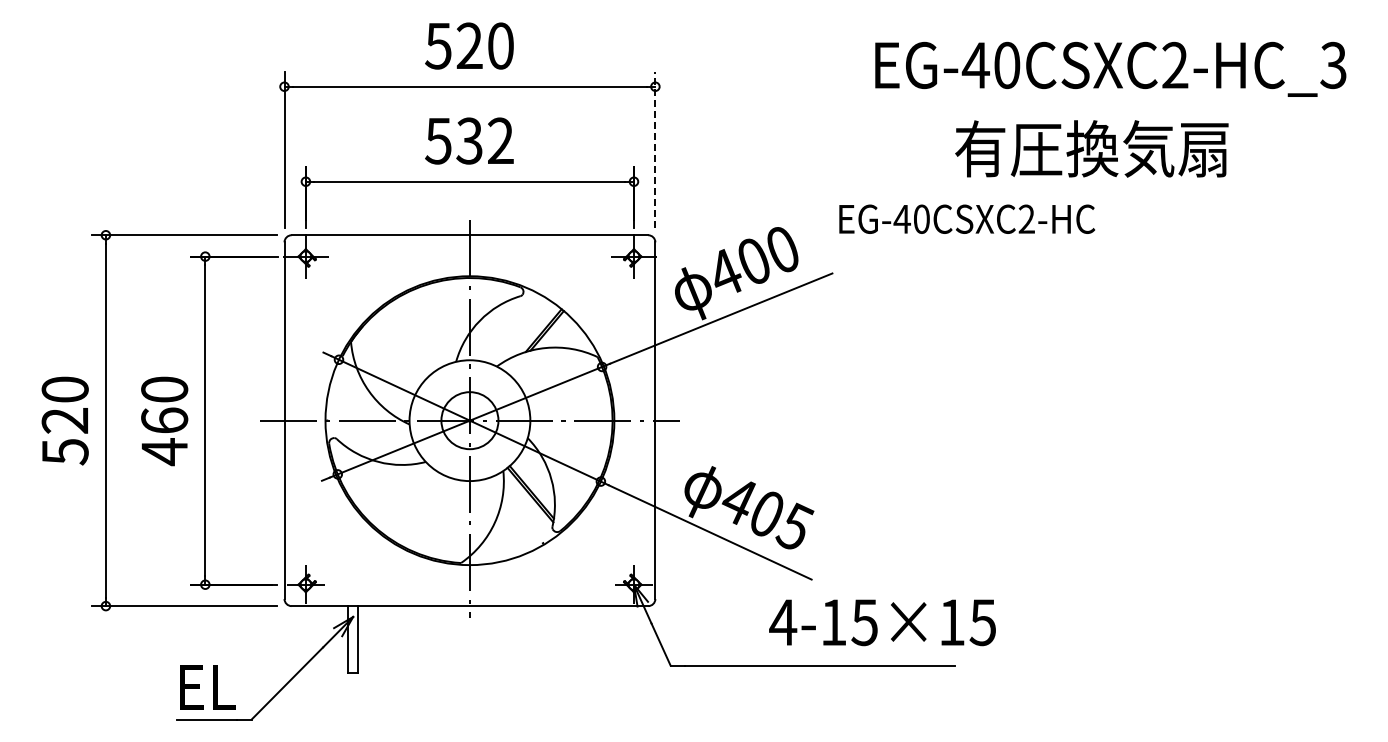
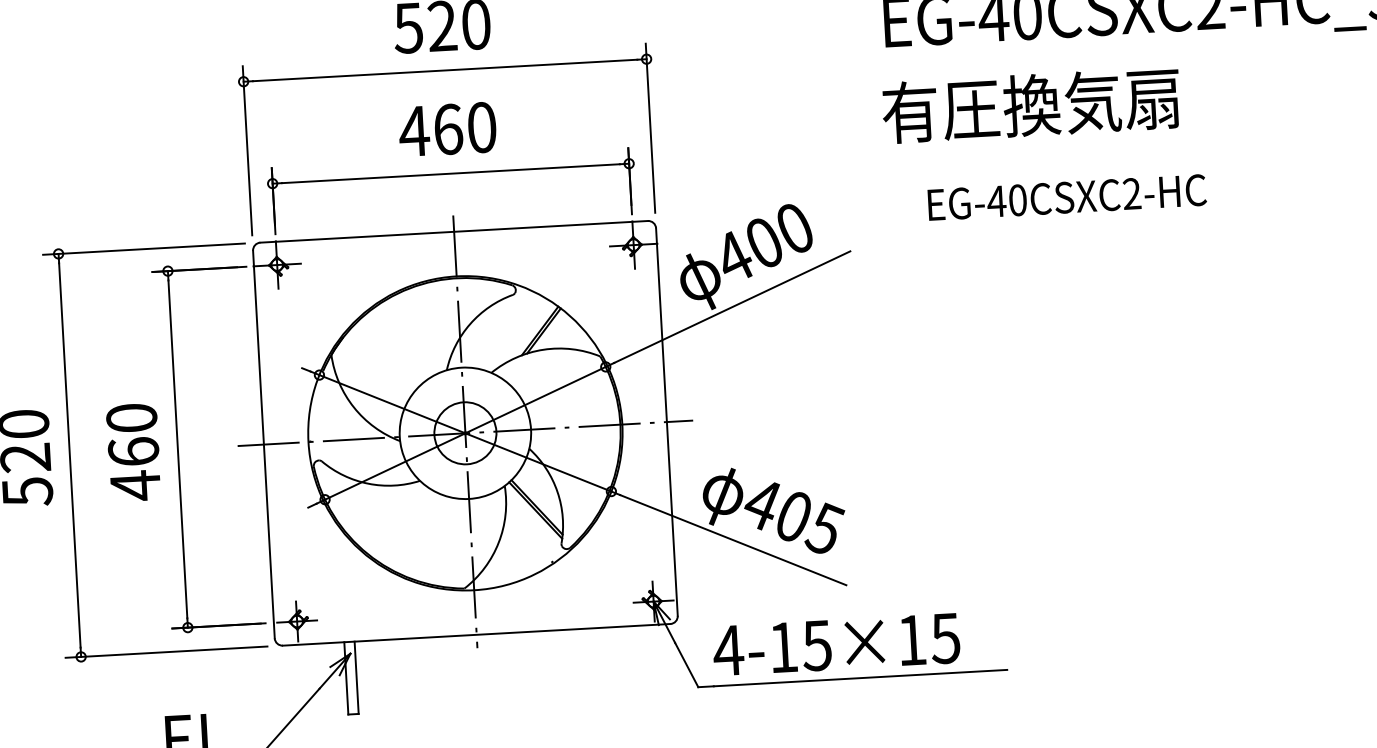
text: (468, 140) -> (446, 128), 532 -> 460
text: (1091, 148) -> (1030, 105), moved
line: (655, 150) -> (650, 128), dashed -> solid
text: (967, 218) -> (1067, 196), moved
text: (882, 622) -> (836, 644), moved

